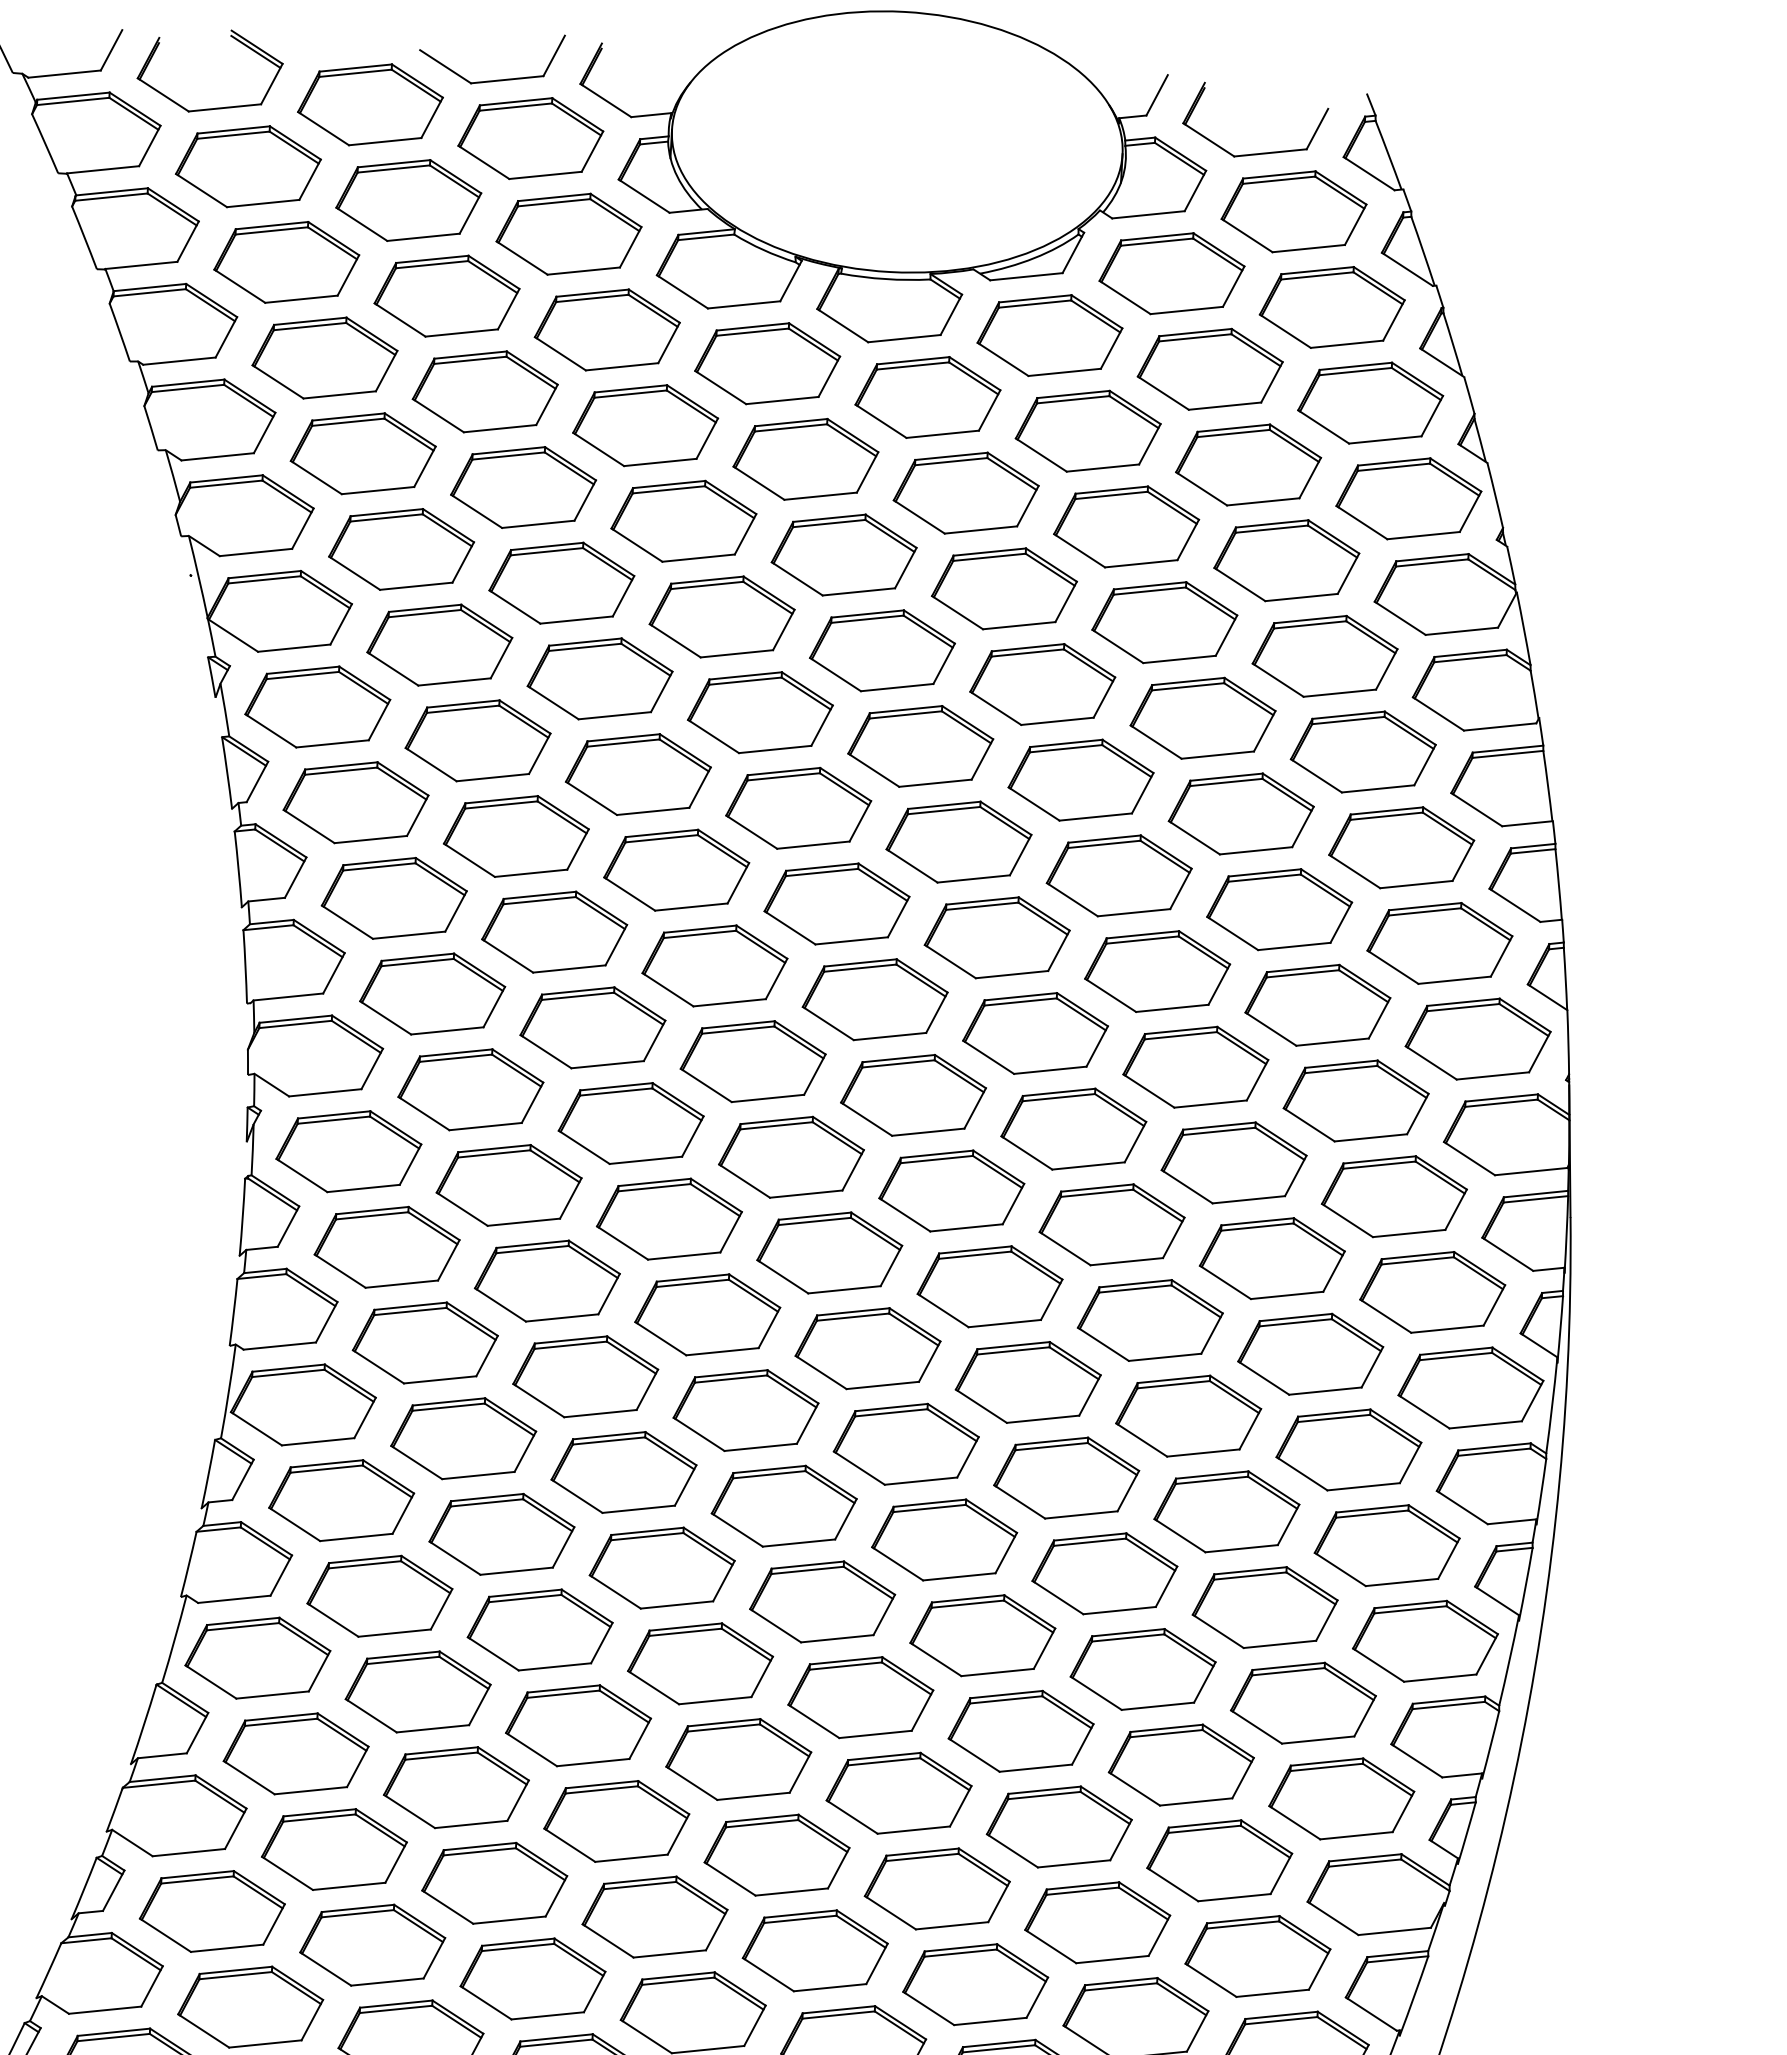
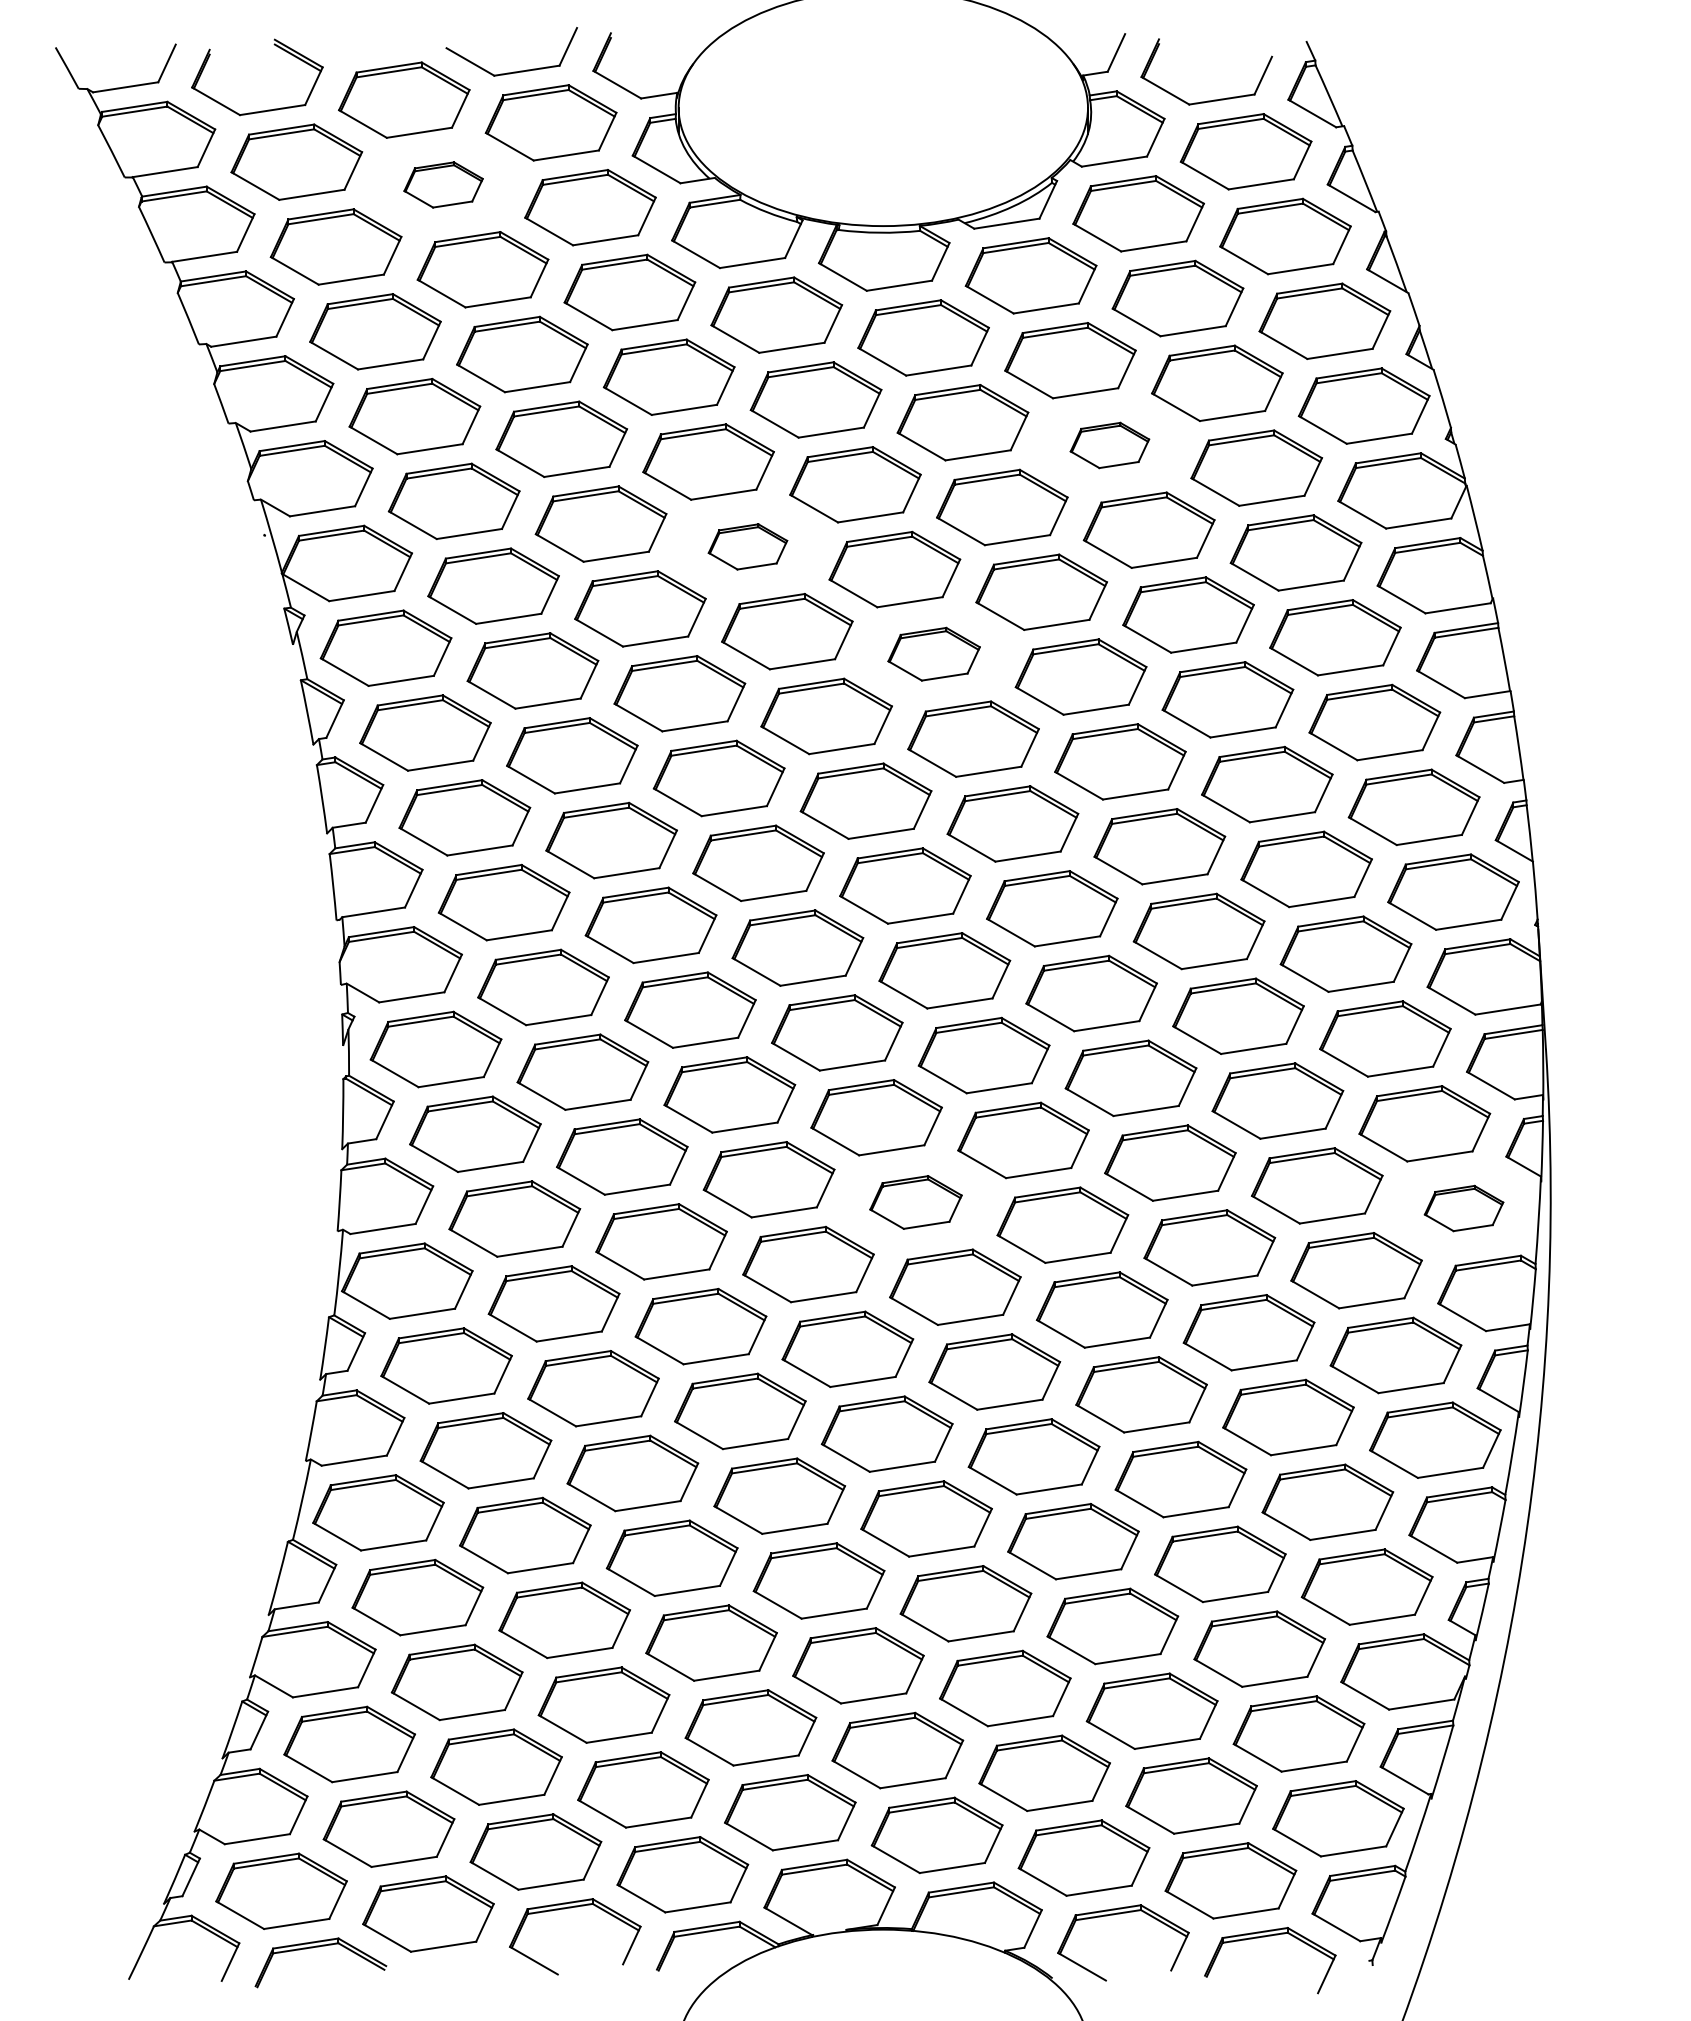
part: (408, 200) -> (443, 184), size x0.6
part: (1126, 526) -> (1109, 445), size x0.6
part: (721, 616) -> (747, 546), size x0.6
part: (920, 745) -> (933, 653), size x0.7
part: (867, 1348) -> (915, 1202), size x0.7
part: (1470, 1387) -> (1463, 1208), size x0.6

